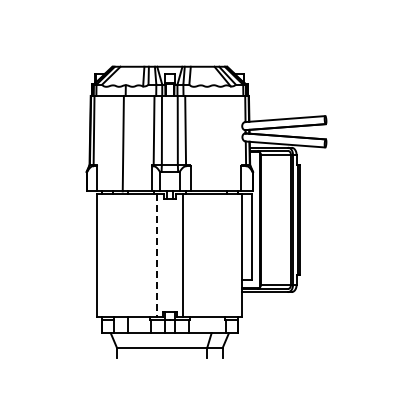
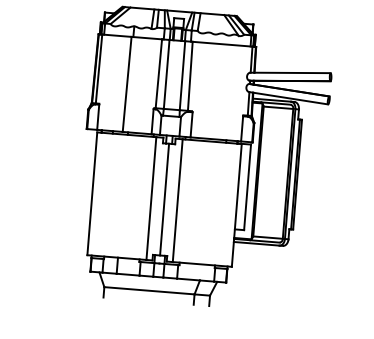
line: (156, 255) -> (151, 198), dashed -> solid
line: (169, 255) -> (164, 199), added

